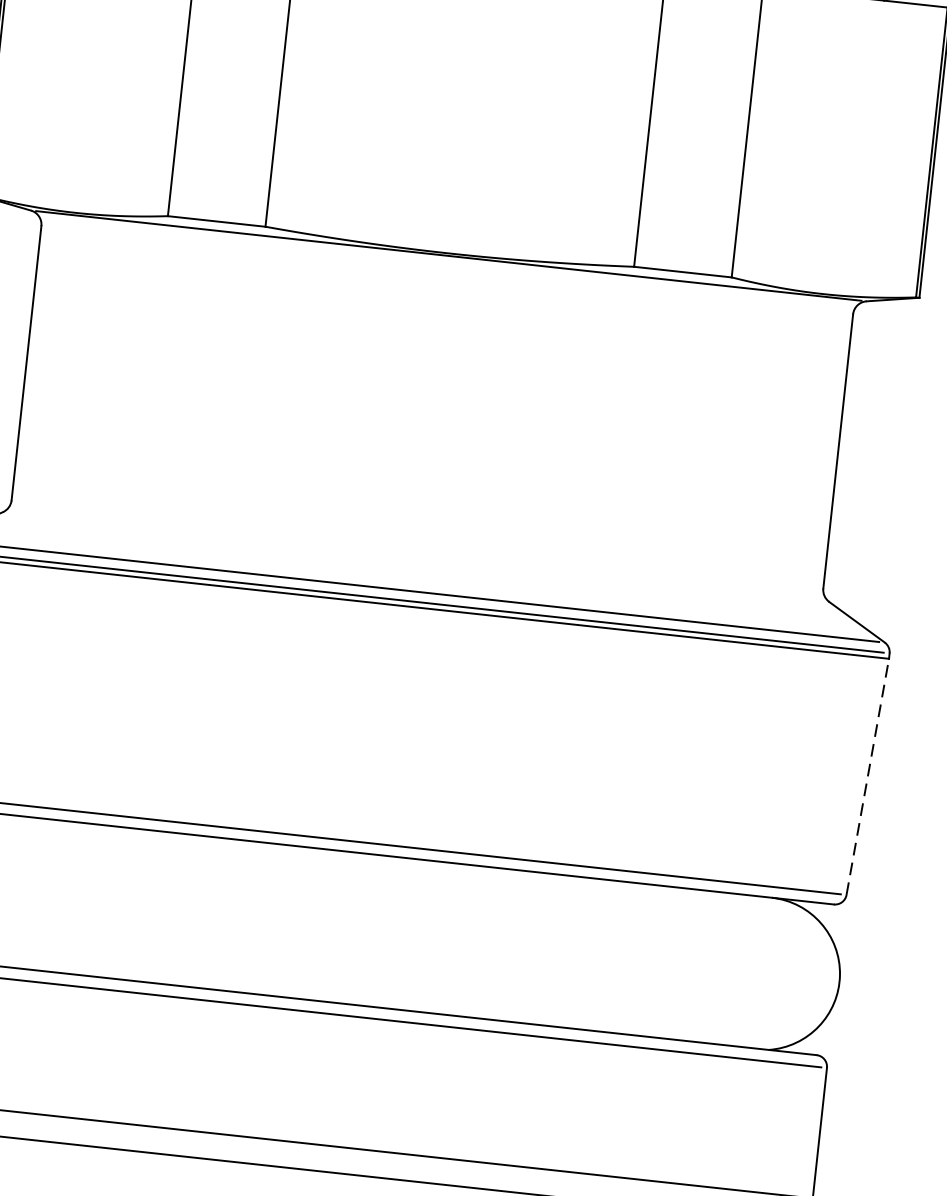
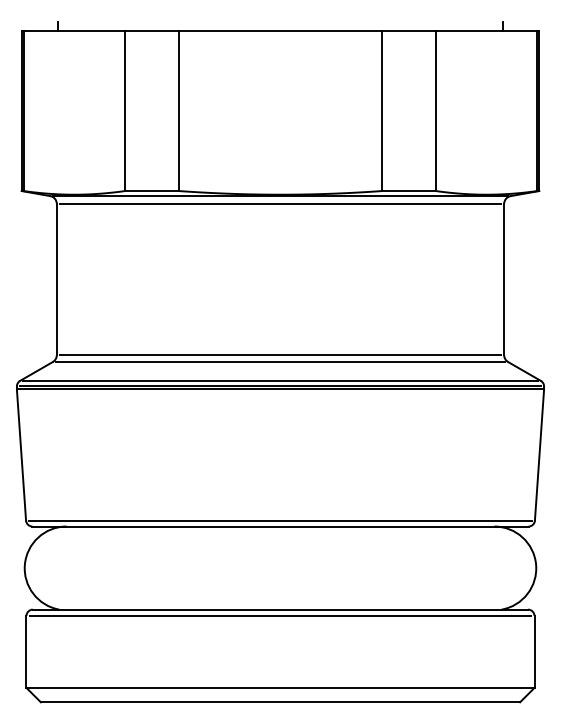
line: (447, 269) -> (280, 203), added
line: (417, 545) -> (280, 355), added
line: (416, 557) -> (280, 362), added
line: (867, 777) -> (539, 455), dashed -> solid

